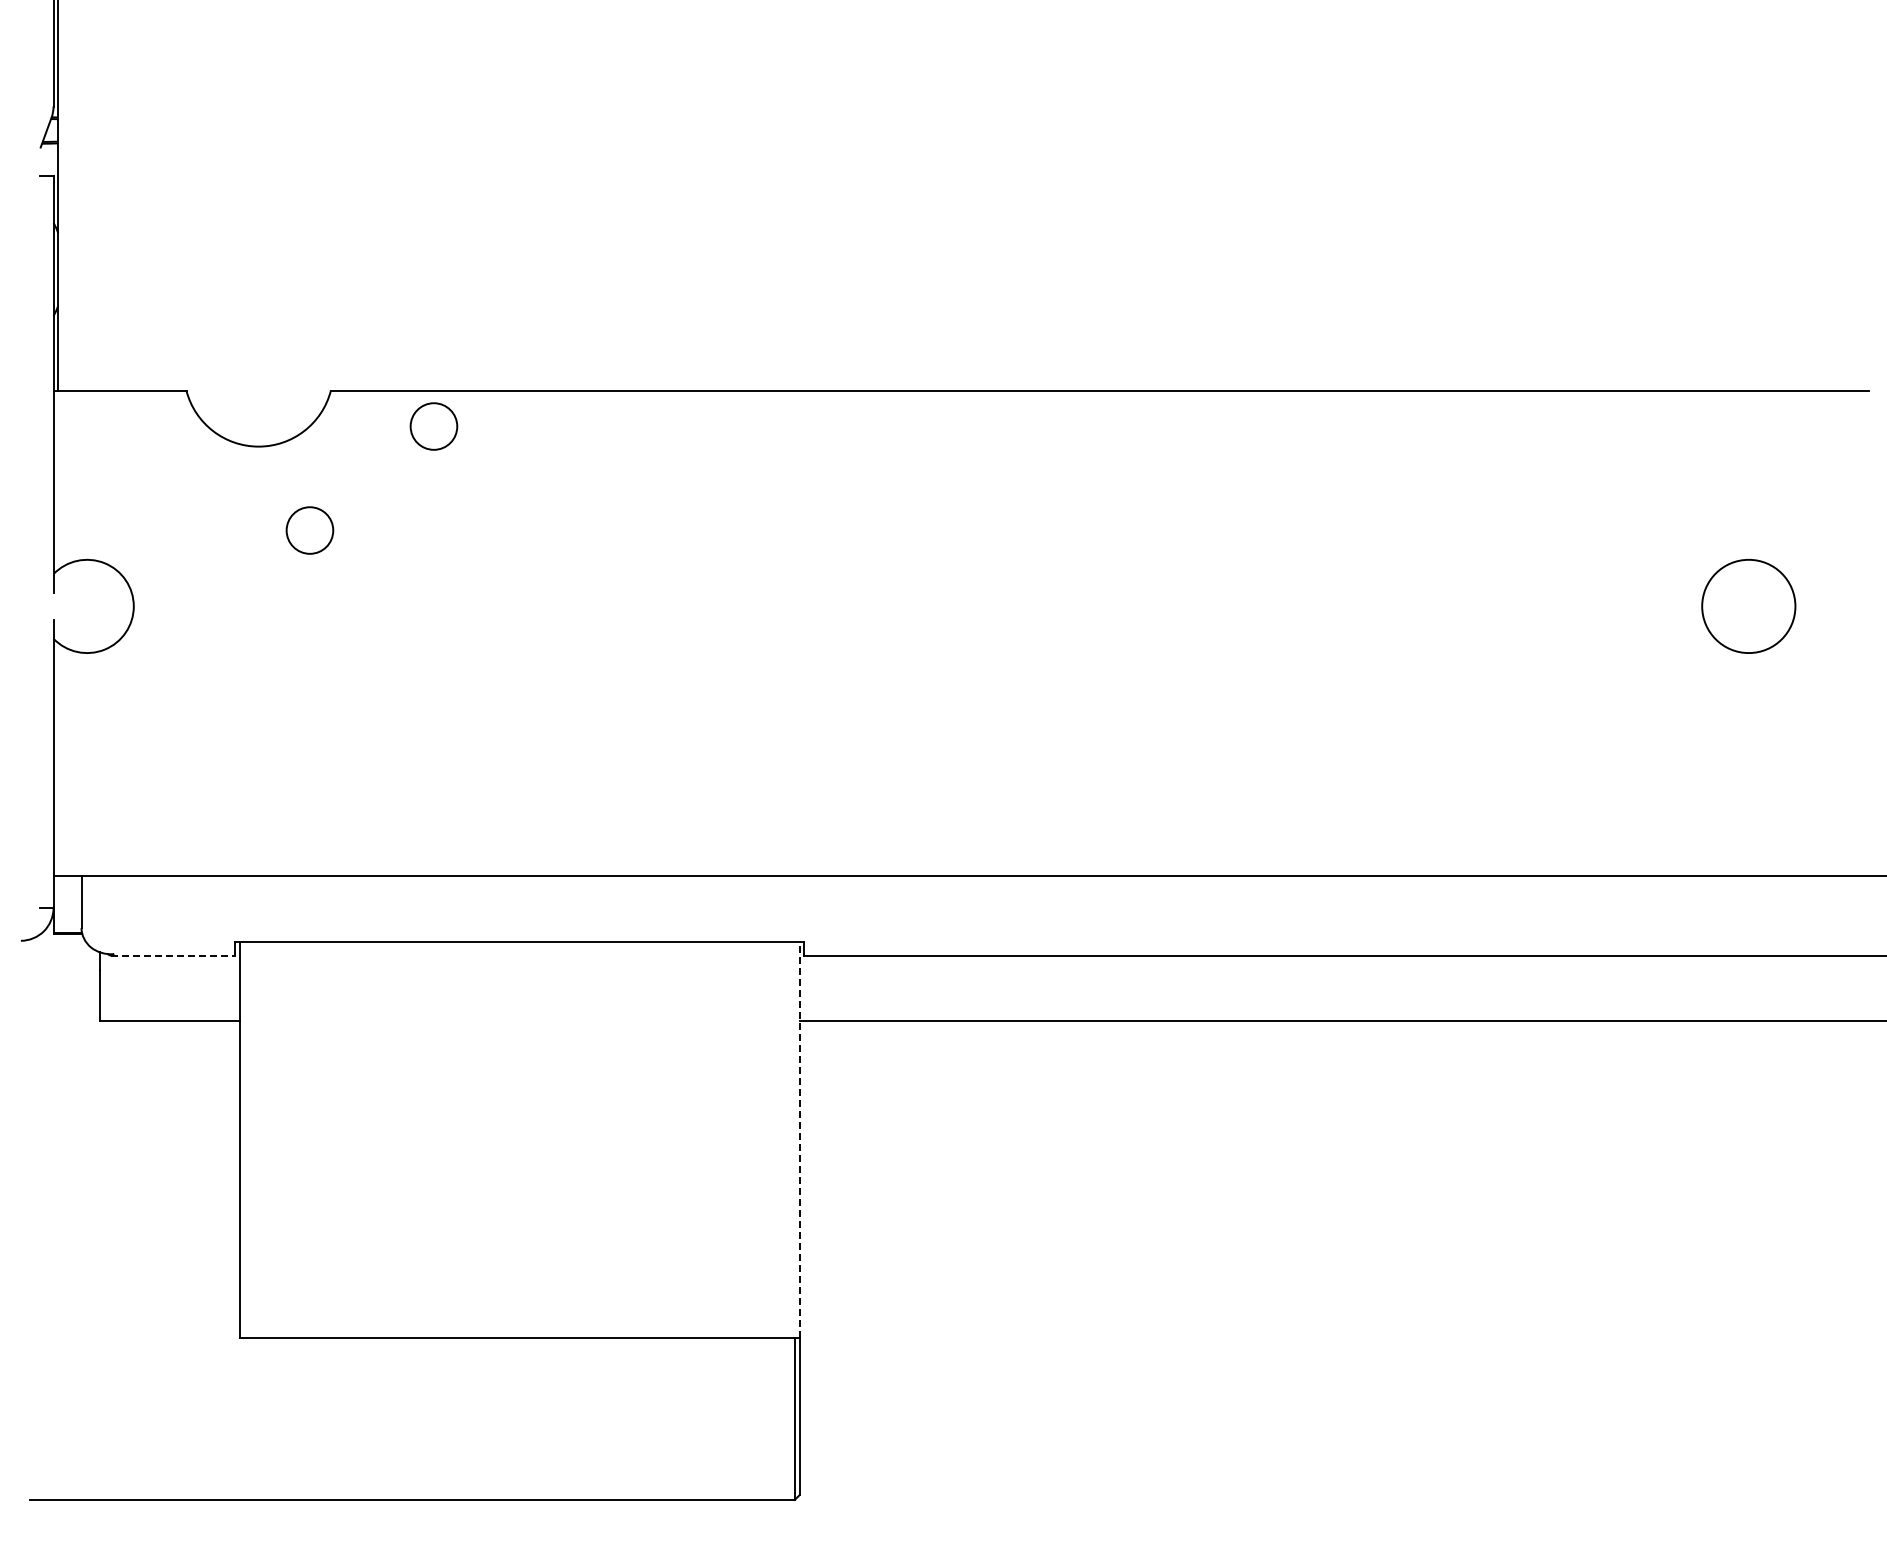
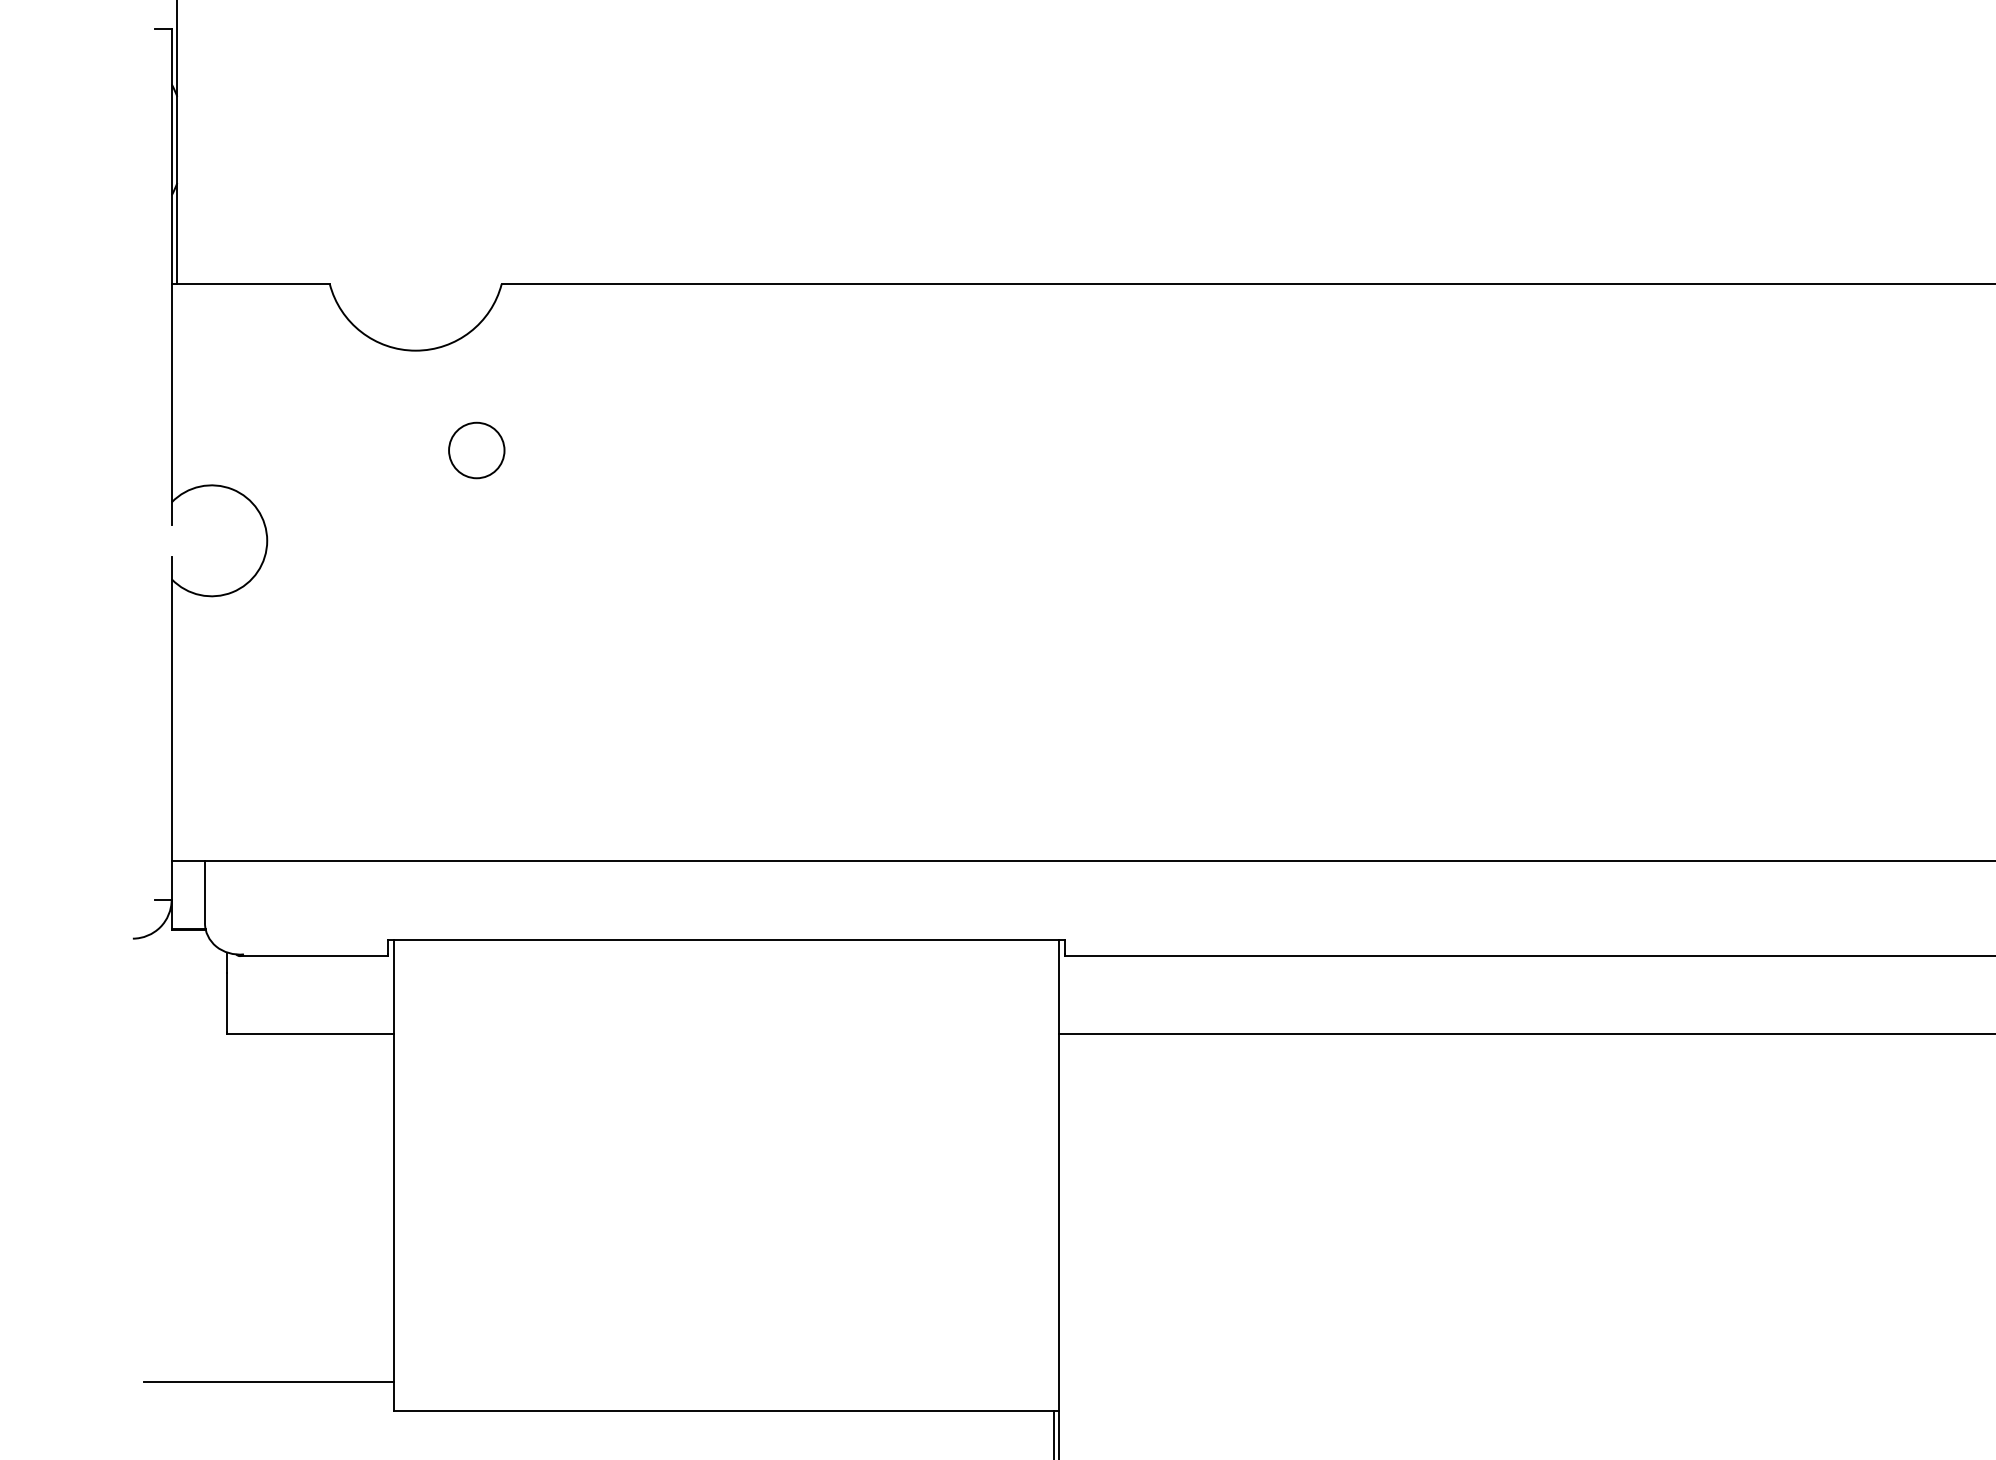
circle: (433, 426) -> (623, 326), removed
line: (173, 955) -> (314, 956), dashed -> solid
line: (799, 1139) -> (1059, 1175), dashed -> solid
line: (135, 1313) -> (269, 1382), added

